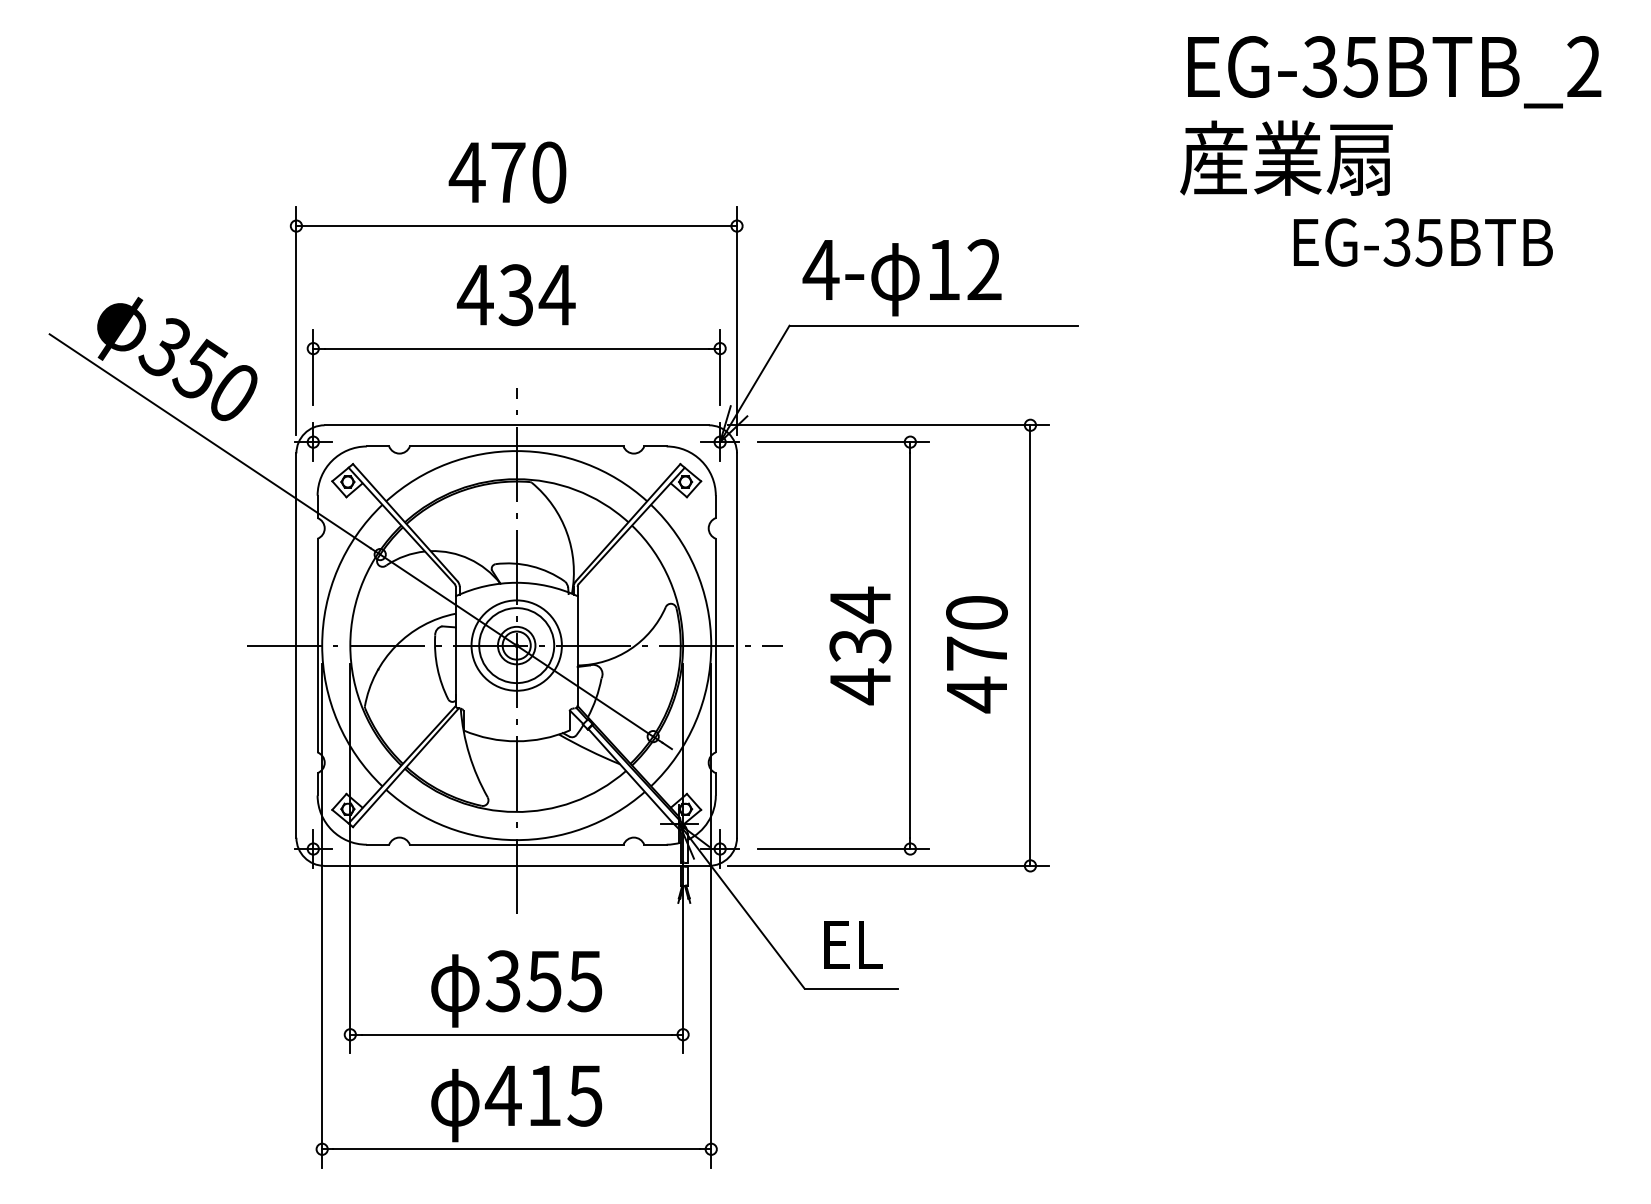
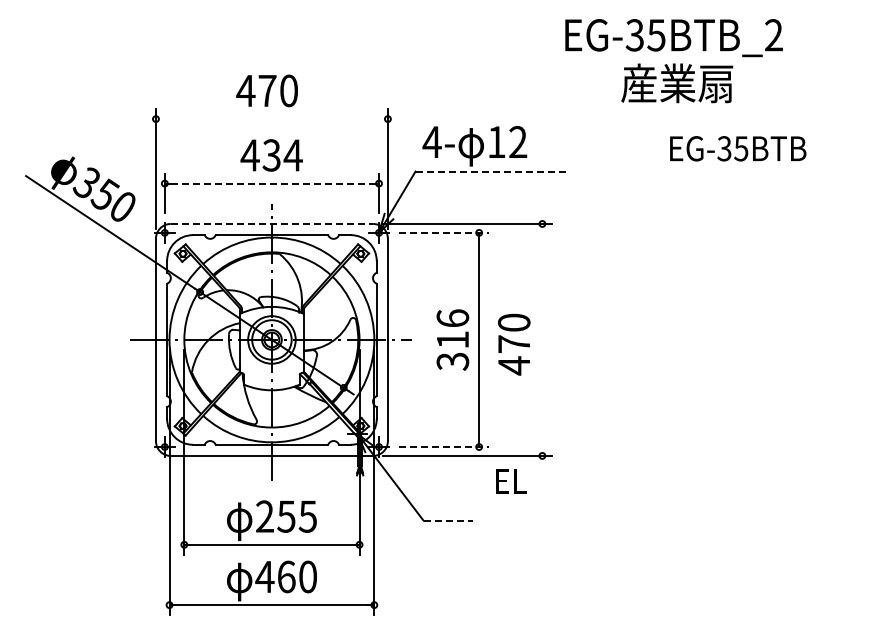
text: (1393, 72) -> (673, 38), moved
line: (515, 226) -> (271, 119), removed
text: (1423, 242) -> (738, 148), moved
line: (935, 325) -> (492, 171), solid -> dashed
line: (517, 348) -> (272, 183), solid -> dashed
line: (517, 424) -> (272, 223), solid -> dashed
line: (844, 441) -> (444, 232), solid -> dashed
text: (859, 644) -> (452, 339), 434 -> 316
line: (1030, 644) -> (542, 339), removed
line: (844, 849) -> (444, 447), solid -> dashed
text: (853, 944) -> (511, 481), moved
text: (502, 980) -> (264, 516), 355 -> 255
line: (852, 988) -> (448, 520), solid -> dashed
text: (565, 1094) -> (297, 576), 415 -> 460

